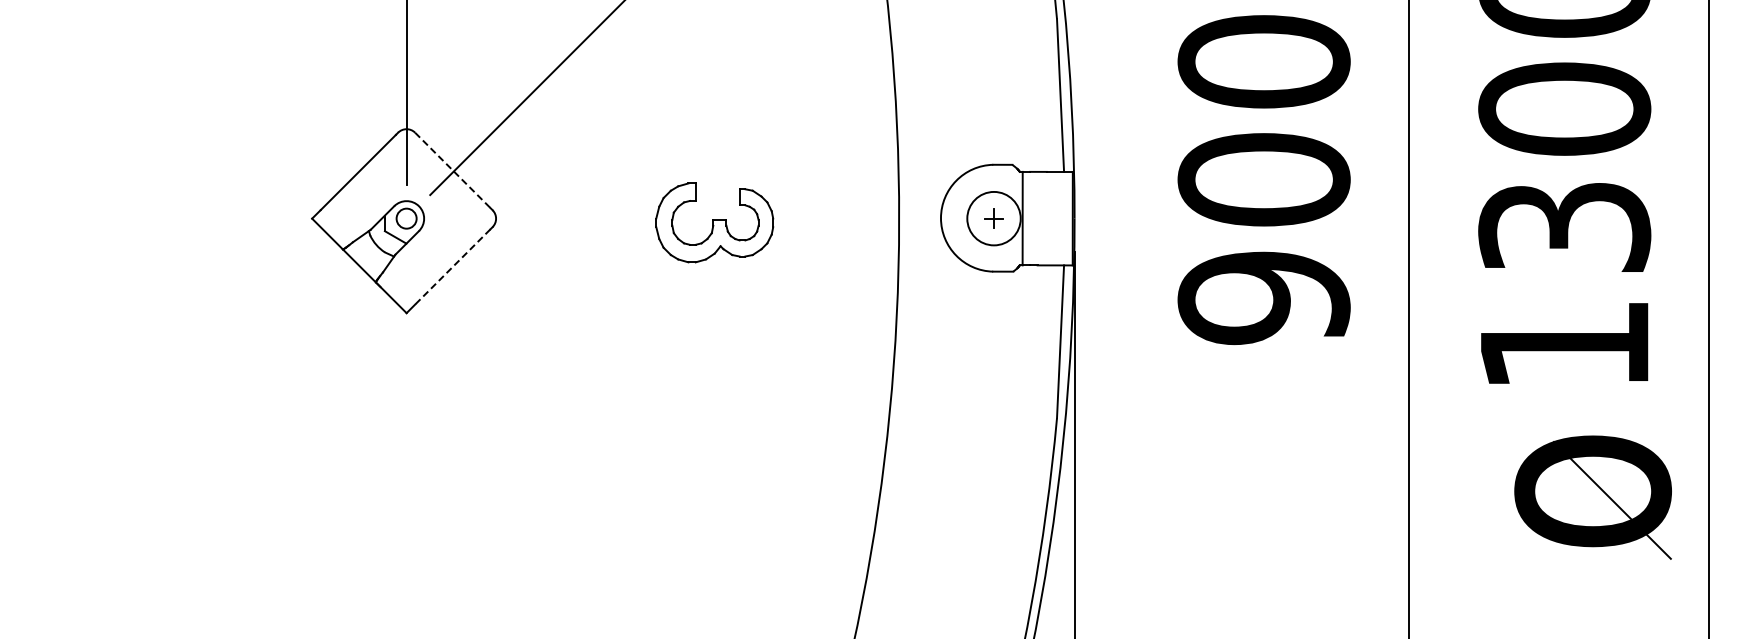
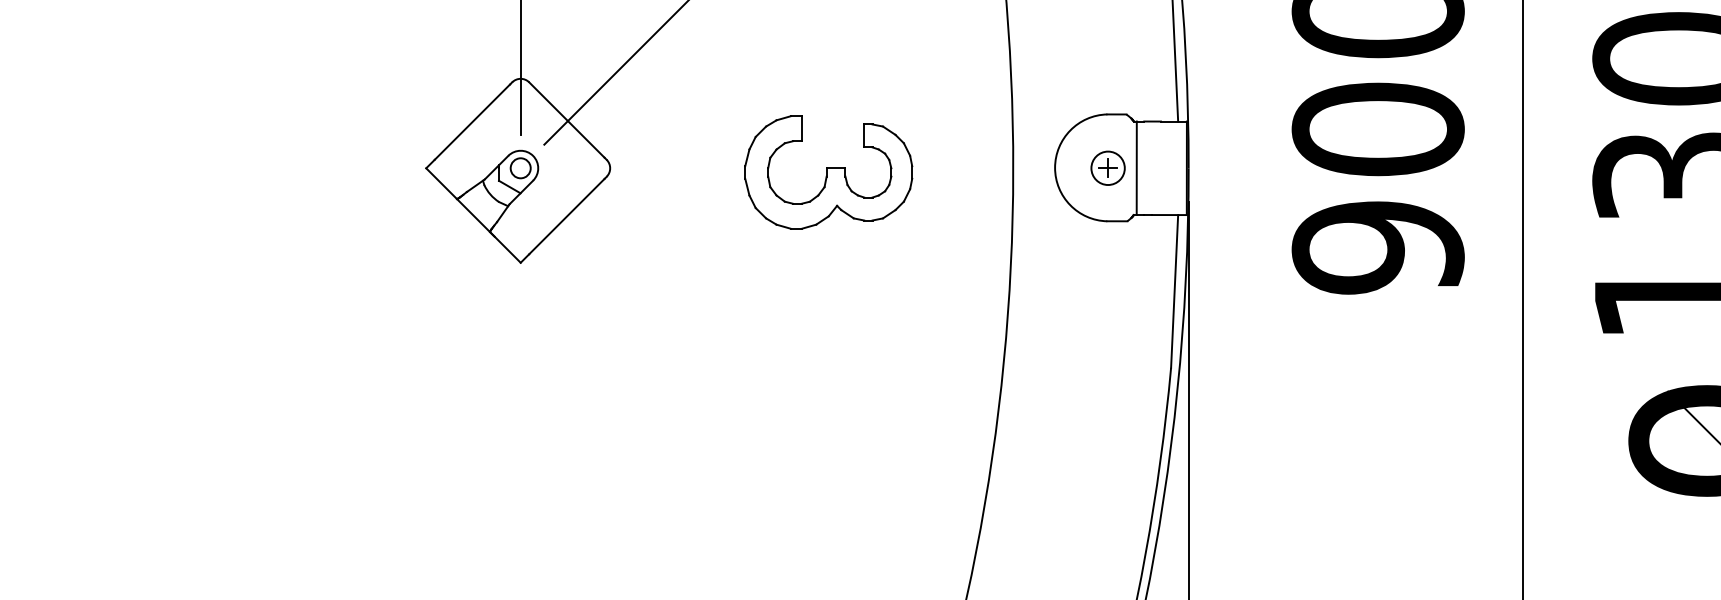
line: (453, 170) -> (567, 120), dashed -> solid
circle: (993, 218) -> (1107, 168), size x0.62
part: (714, 222) -> (828, 172), size x1.43
line: (452, 267) -> (566, 217), dashed -> solid

